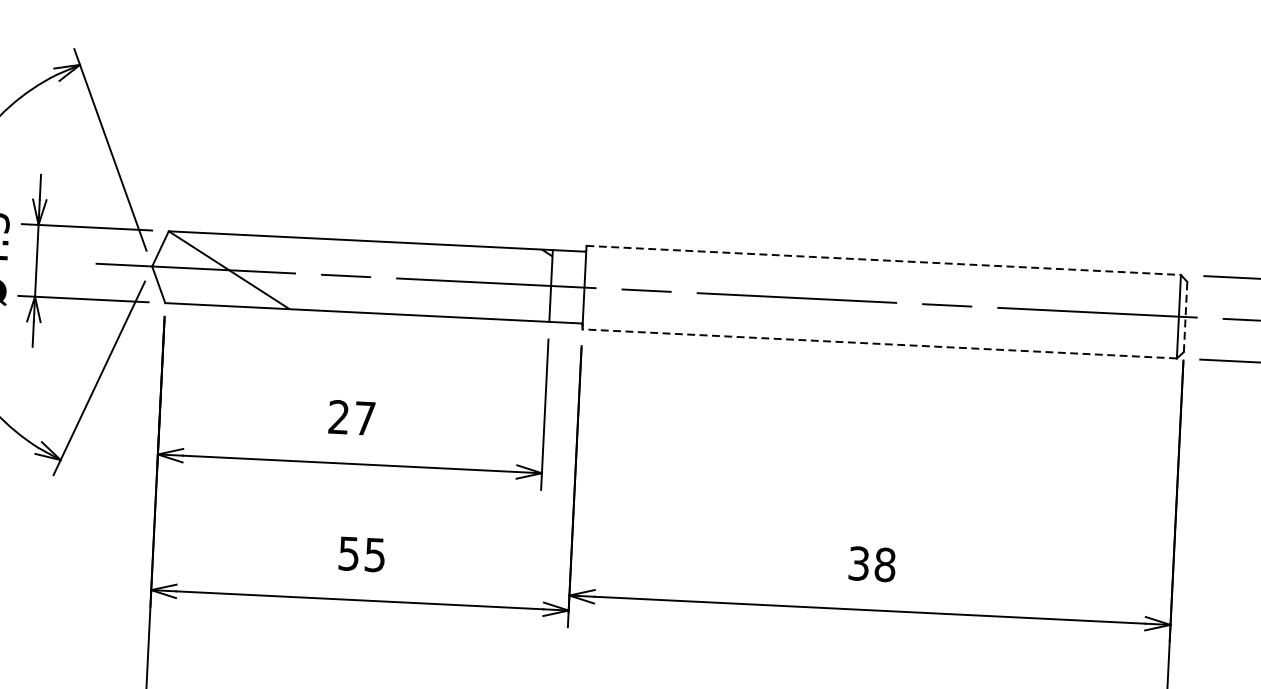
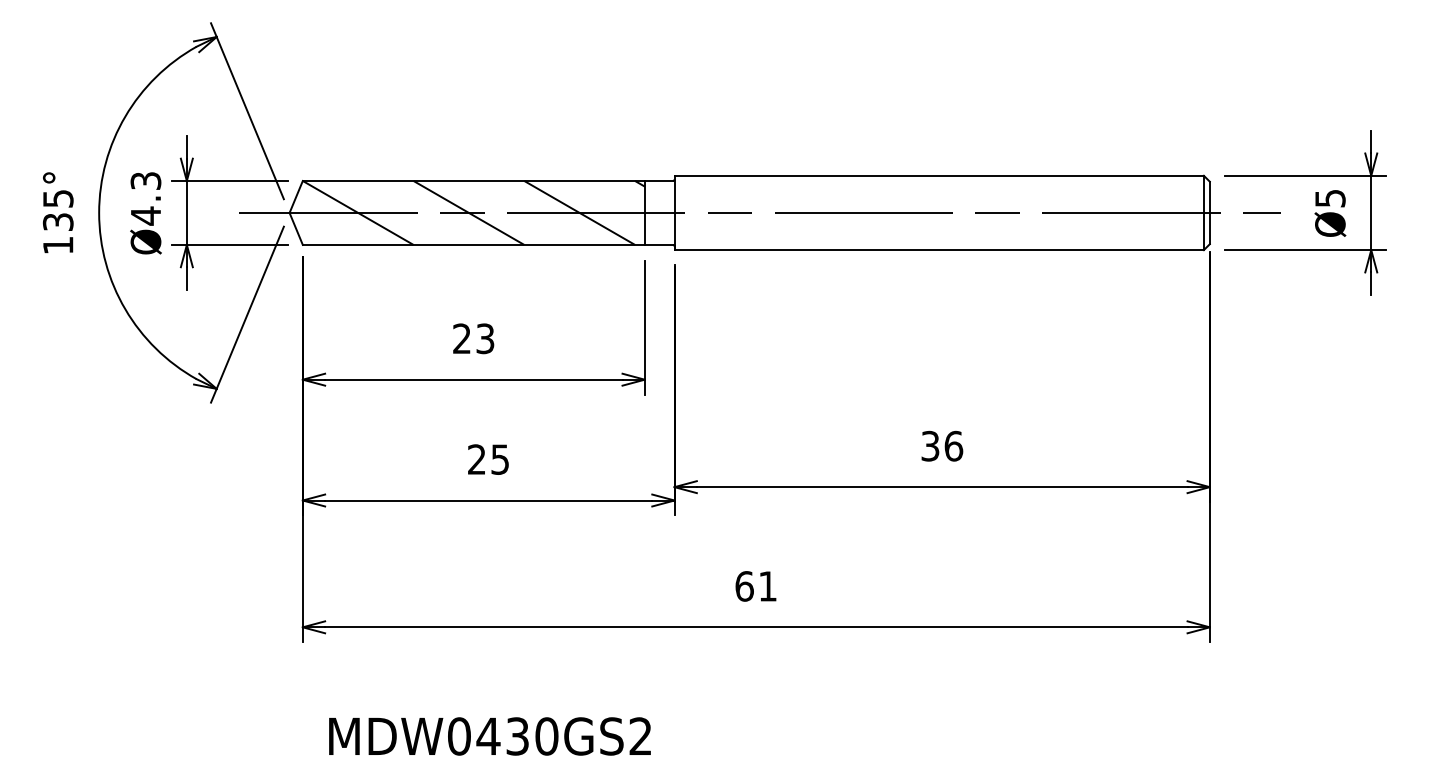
line: (884, 260) -> (939, 175), dashed -> solid
line: (353, 275) -> (468, 212), added
line: (477, 281) -> (579, 212), added
line: (1185, 316) -> (1209, 212), dashed -> solid
line: (879, 344) -> (939, 250), dashed -> solid
text: (365, 418) -> (485, 338), 27 -> 23
text: (348, 553) -> (476, 459), 55 -> 25
text: (884, 564) -> (953, 445), 38 -> 36

